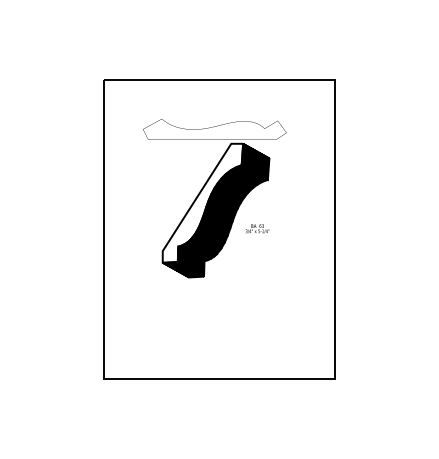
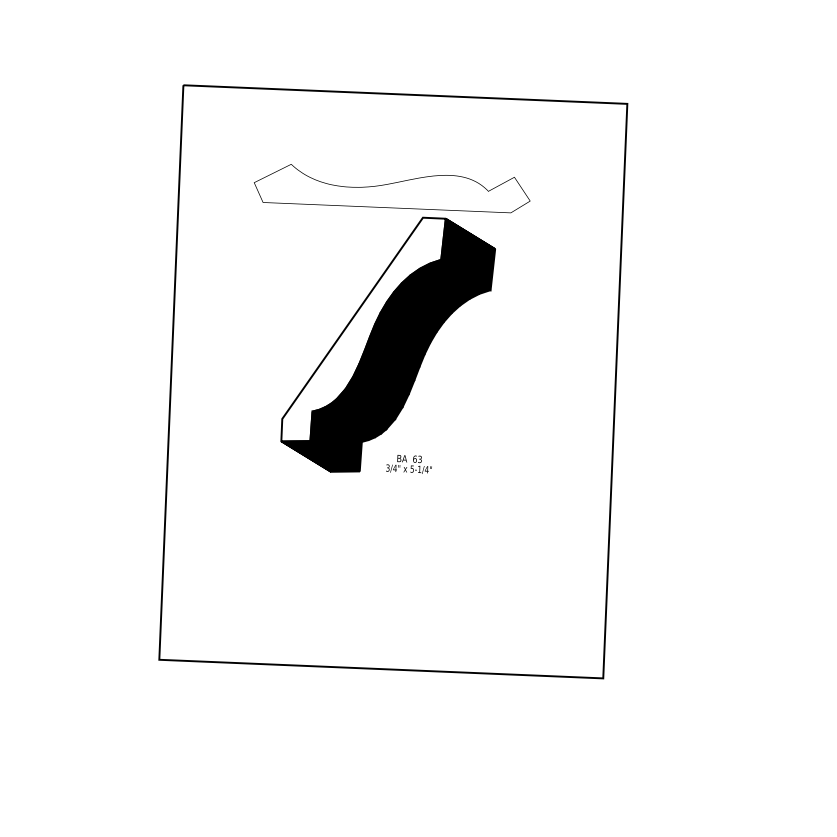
text: (257, 228) -> (409, 463), moved

